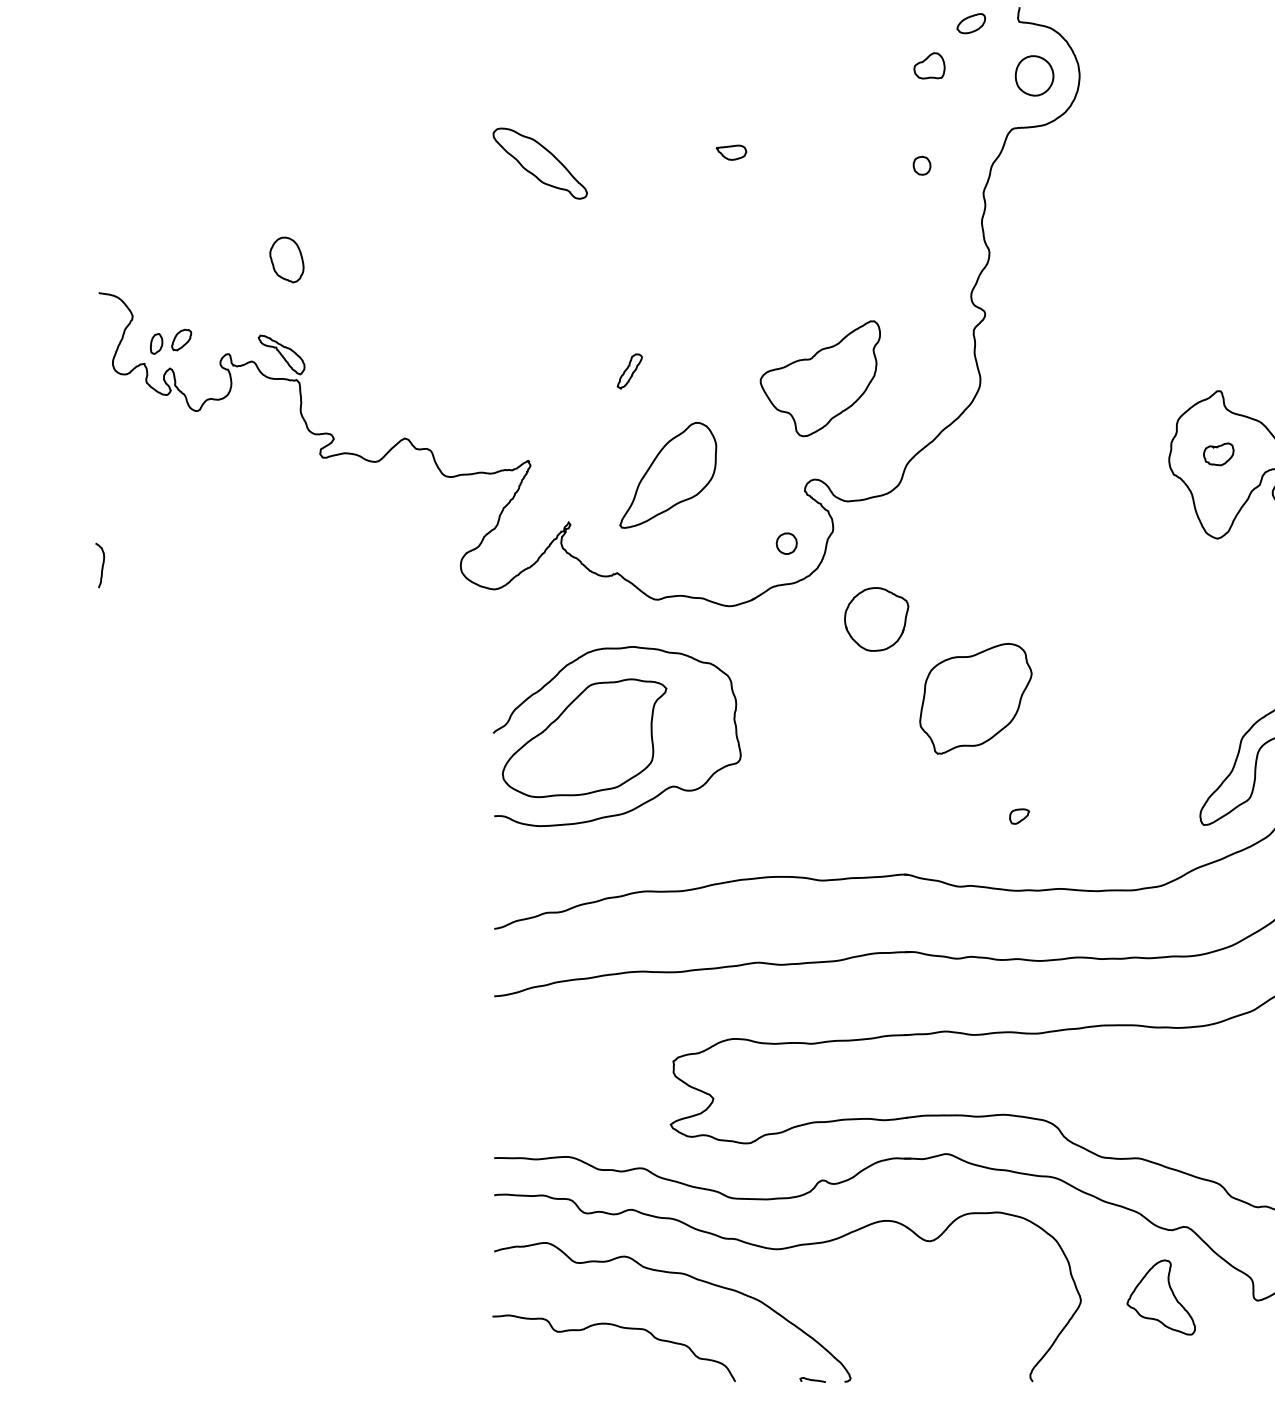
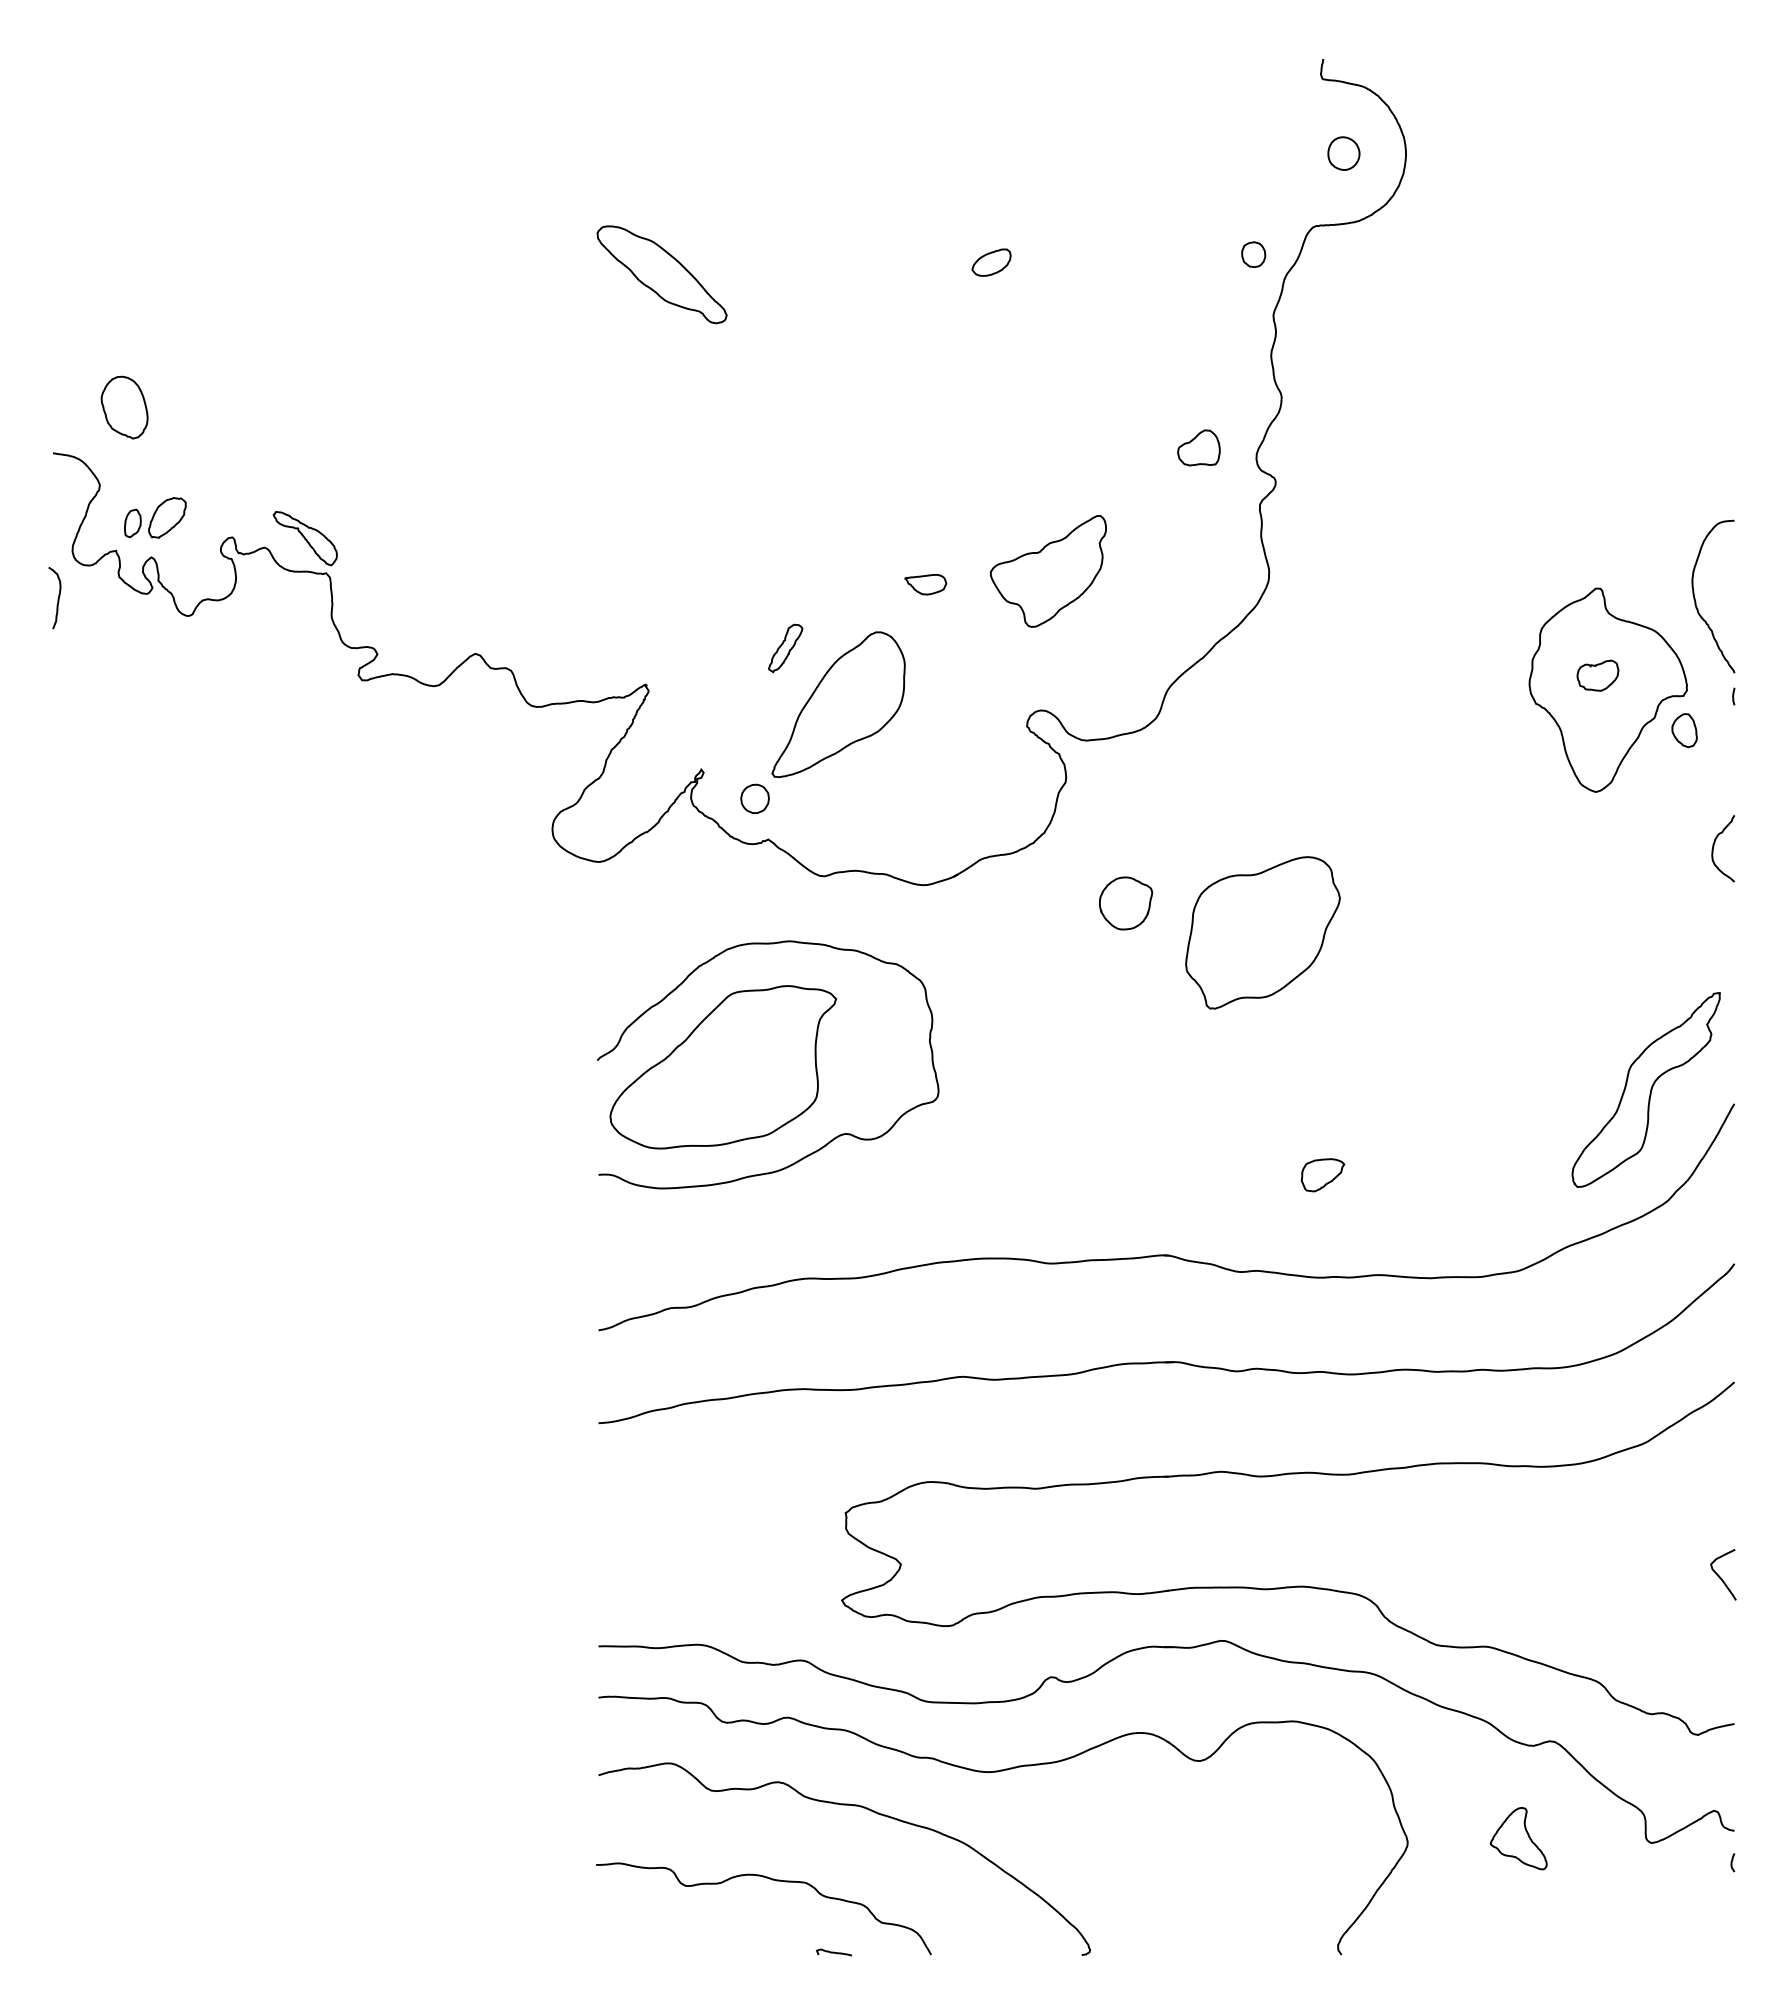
part: (971, 23) -> (991, 262), moved
part: (929, 65) -> (1198, 447), moved
part: (1034, 75) -> (1343, 153), size x0.6
part: (731, 152) -> (925, 584), moved
part: (921, 165) -> (1253, 254), moved
part: (286, 259) -> (124, 407), moved
part: (181, 340) -> (167, 518), size x1.4
part: (629, 371) -> (785, 648), moved
part: (820, 378) -> (1048, 571), size x0.7
part: (786, 543) -> (754, 798), moved
curve: (101, 565) -> (57, 598), moved
part: (876, 619) -> (1125, 903), size x0.6
part: (975, 698) -> (1262, 932), moved
part: (1019, 816) -> (1323, 1175), size x1.6
part: (1161, 1297) -> (1518, 1838), size x0.6
curve: (812, 1380) -> (833, 1952), moved

